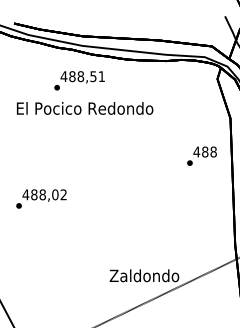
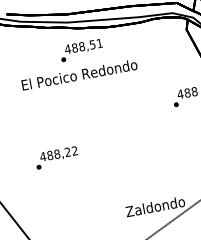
text: (79, 80) -> (81, 50), moved
text: (55, 194) -> (67, 151), 488,02 -> 488,22

